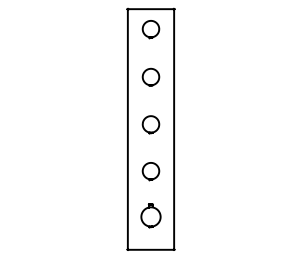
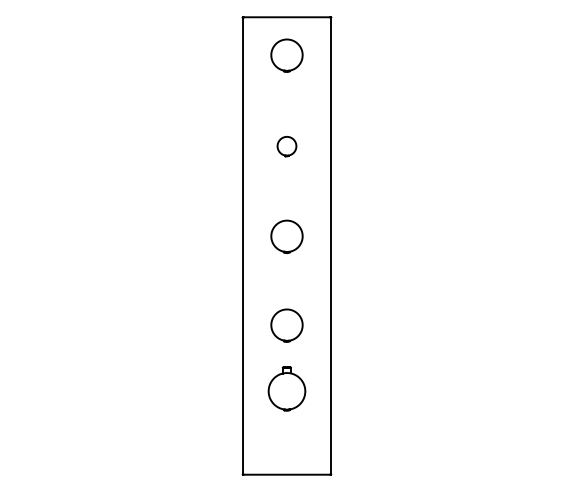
part: (150, 76) -> (286, 145), size x0.6
part: (150, 215) -> (286, 388), moved

